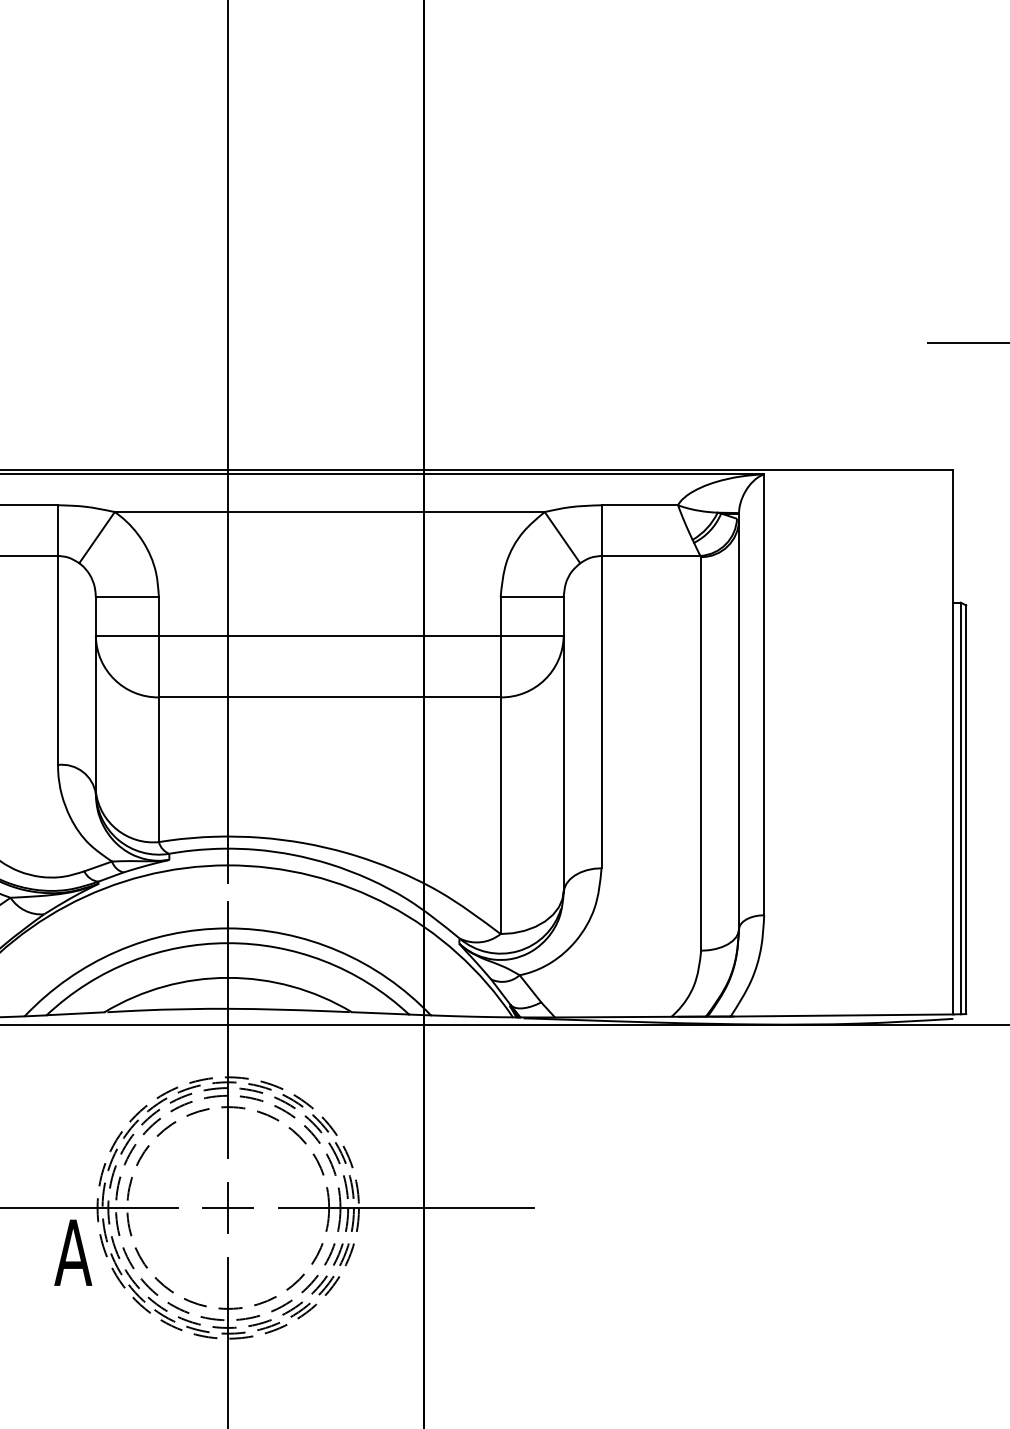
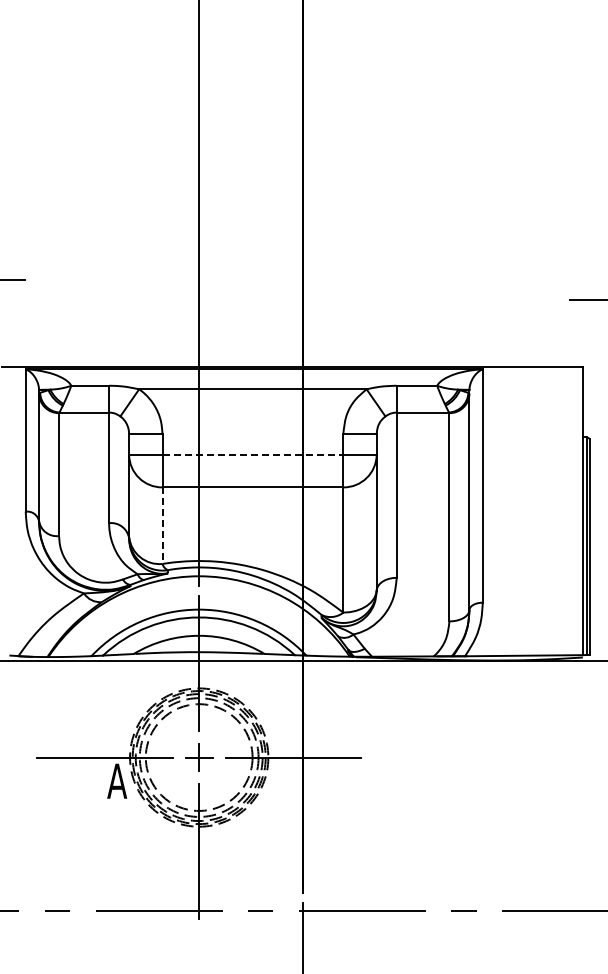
line: (330, 635) -> (253, 454), solid -> dashed
line: (158, 771) -> (162, 526), solid -> dashed

